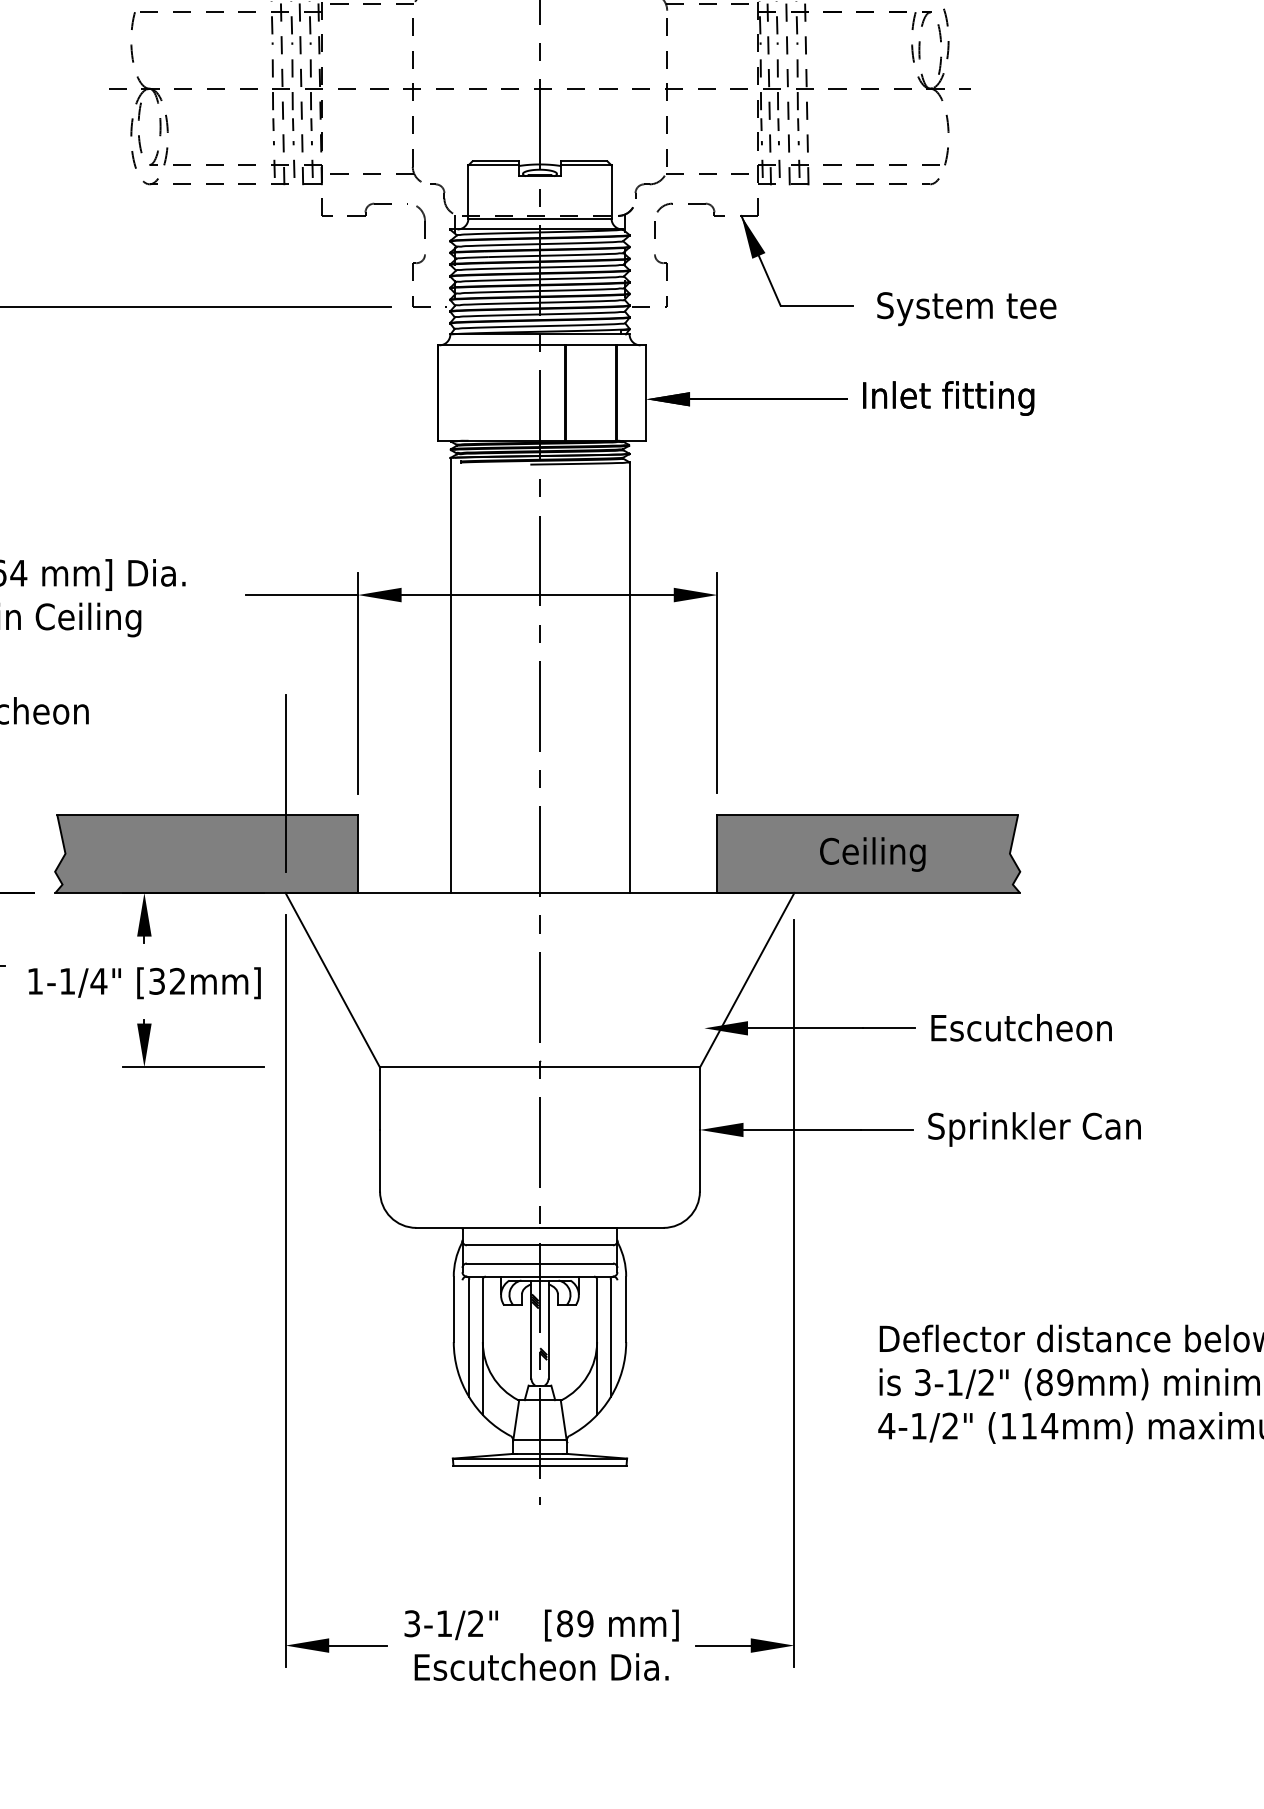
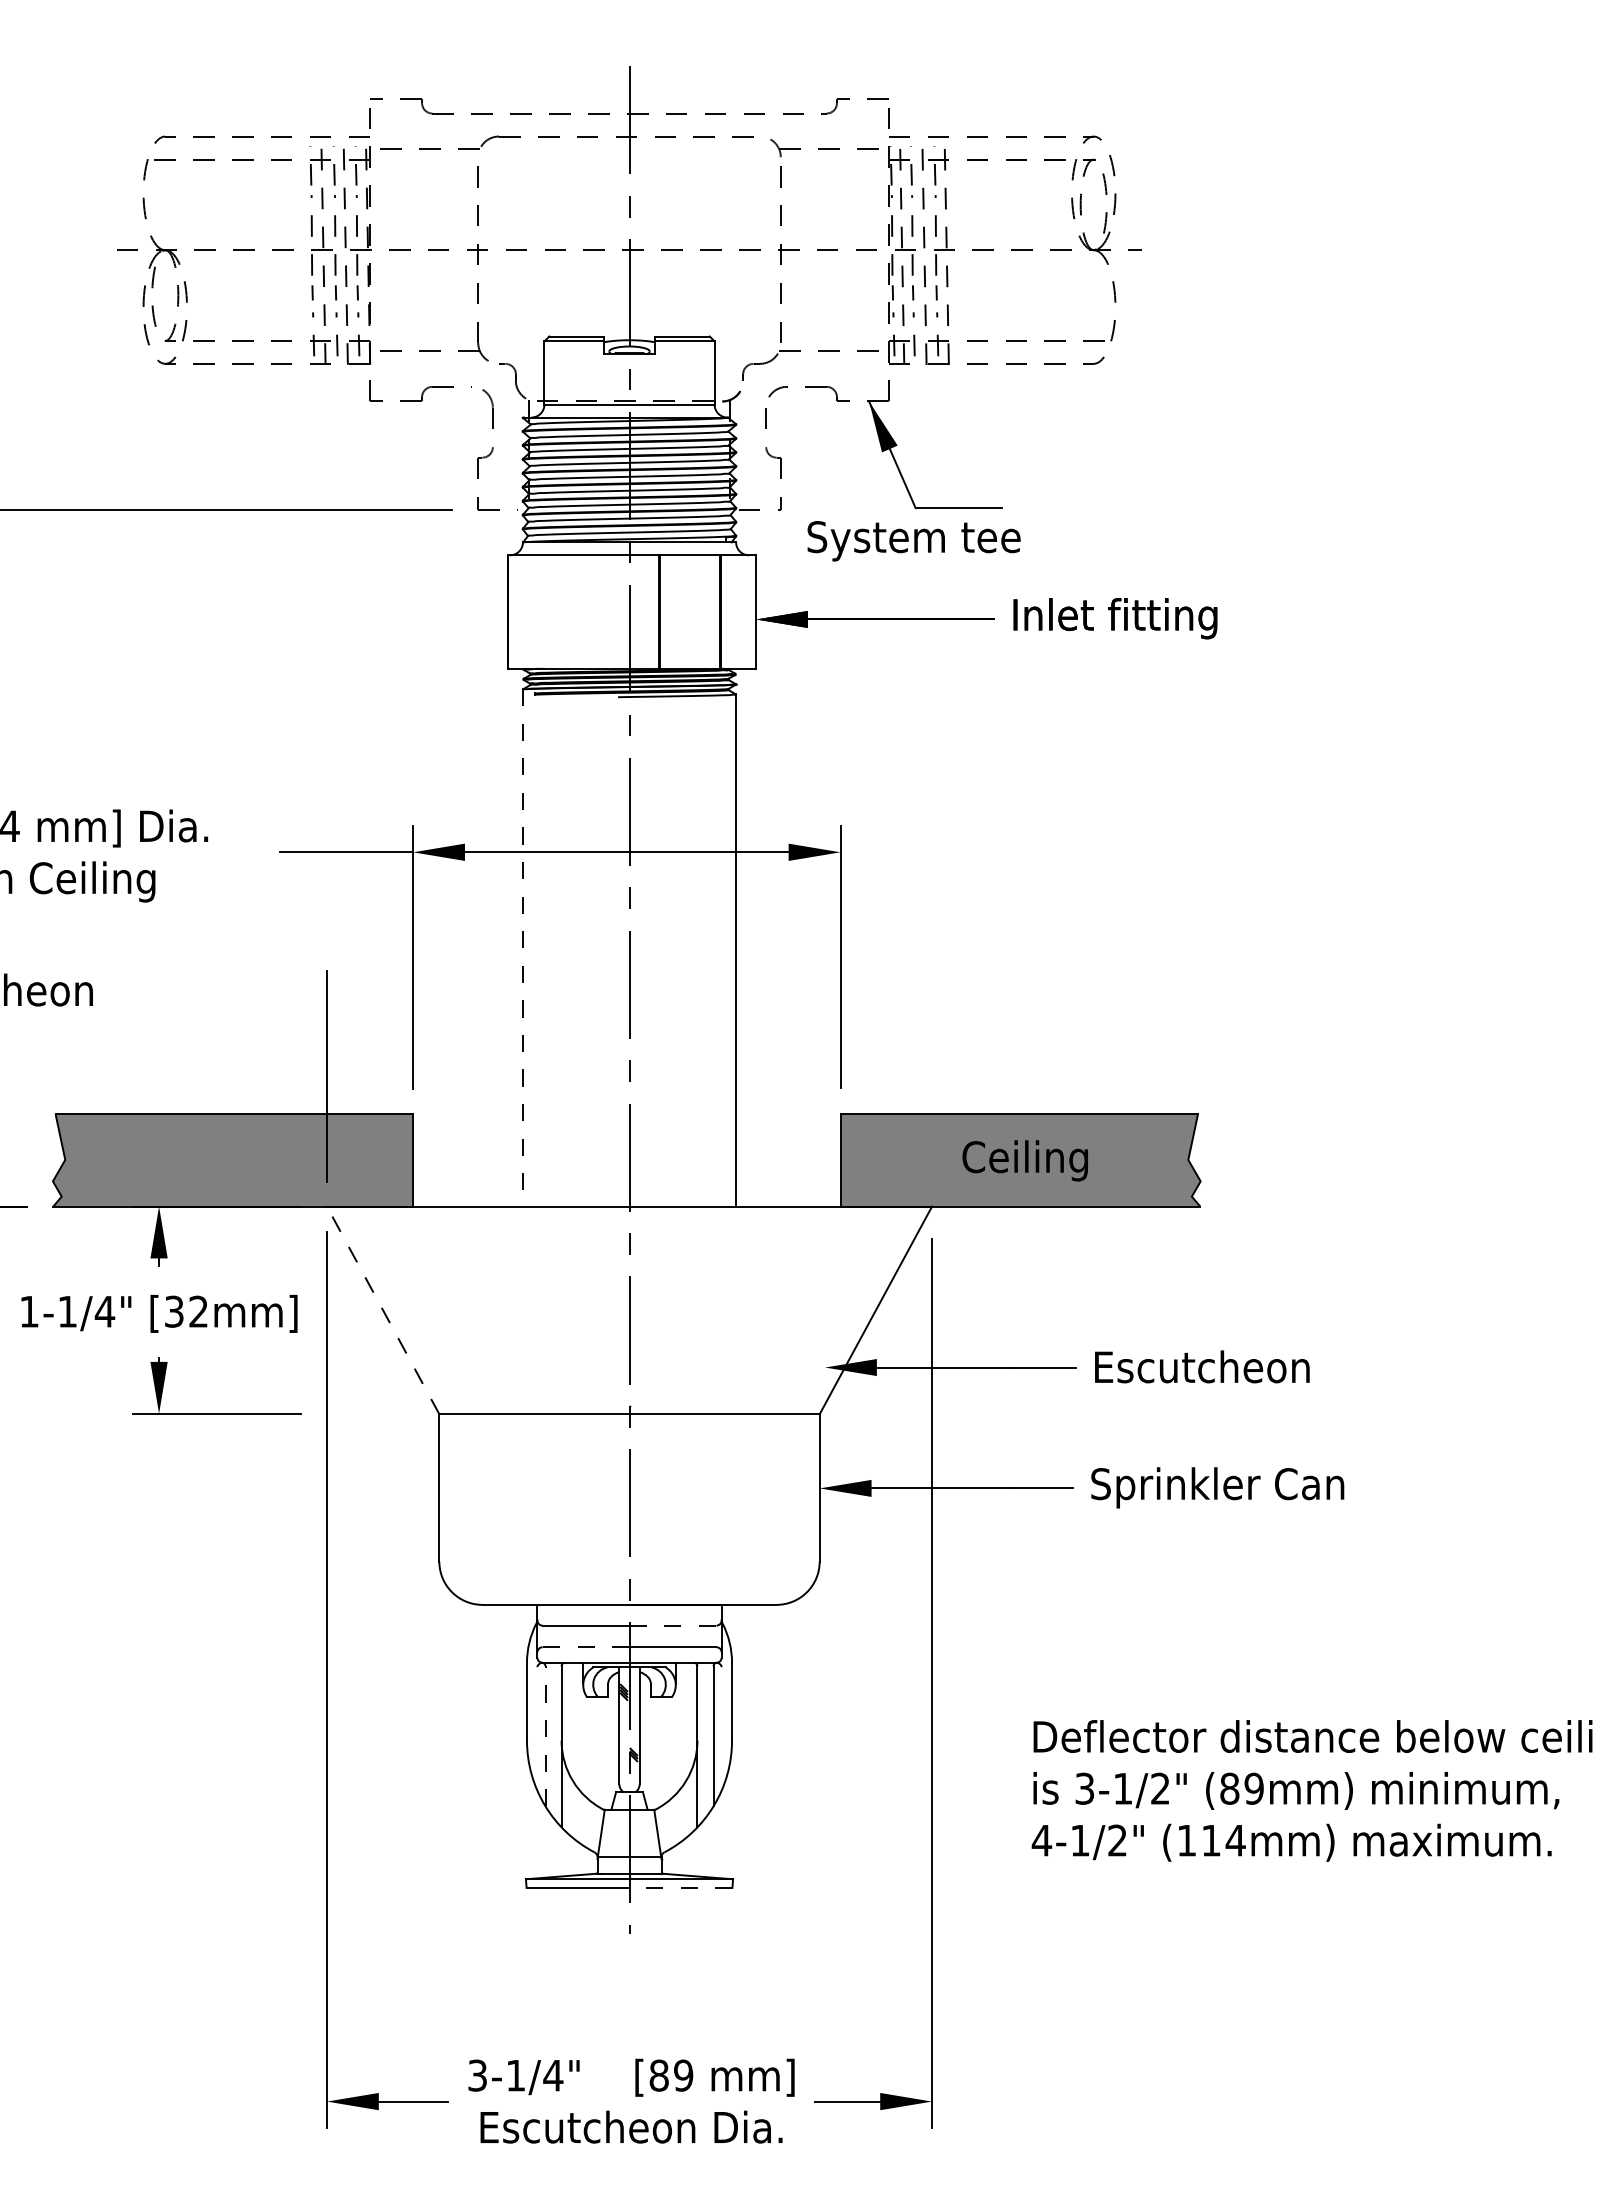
text: (966, 309) -> (913, 541), moved
line: (450, 675) -> (523, 947), solid -> dashed
line: (332, 979) -> (382, 1309), solid -> dashed
line: (576, 1245) -> (673, 1625), solid -> dashed
line: (502, 1263) -> (585, 1647), solid -> dashed
line: (469, 1337) -> (545, 1735), solid -> dashed
line: (582, 1465) -> (680, 1887), solid -> dashed
text: (476, 1623) -> (553, 2075), 3-1/2" -> 3-1/4"

